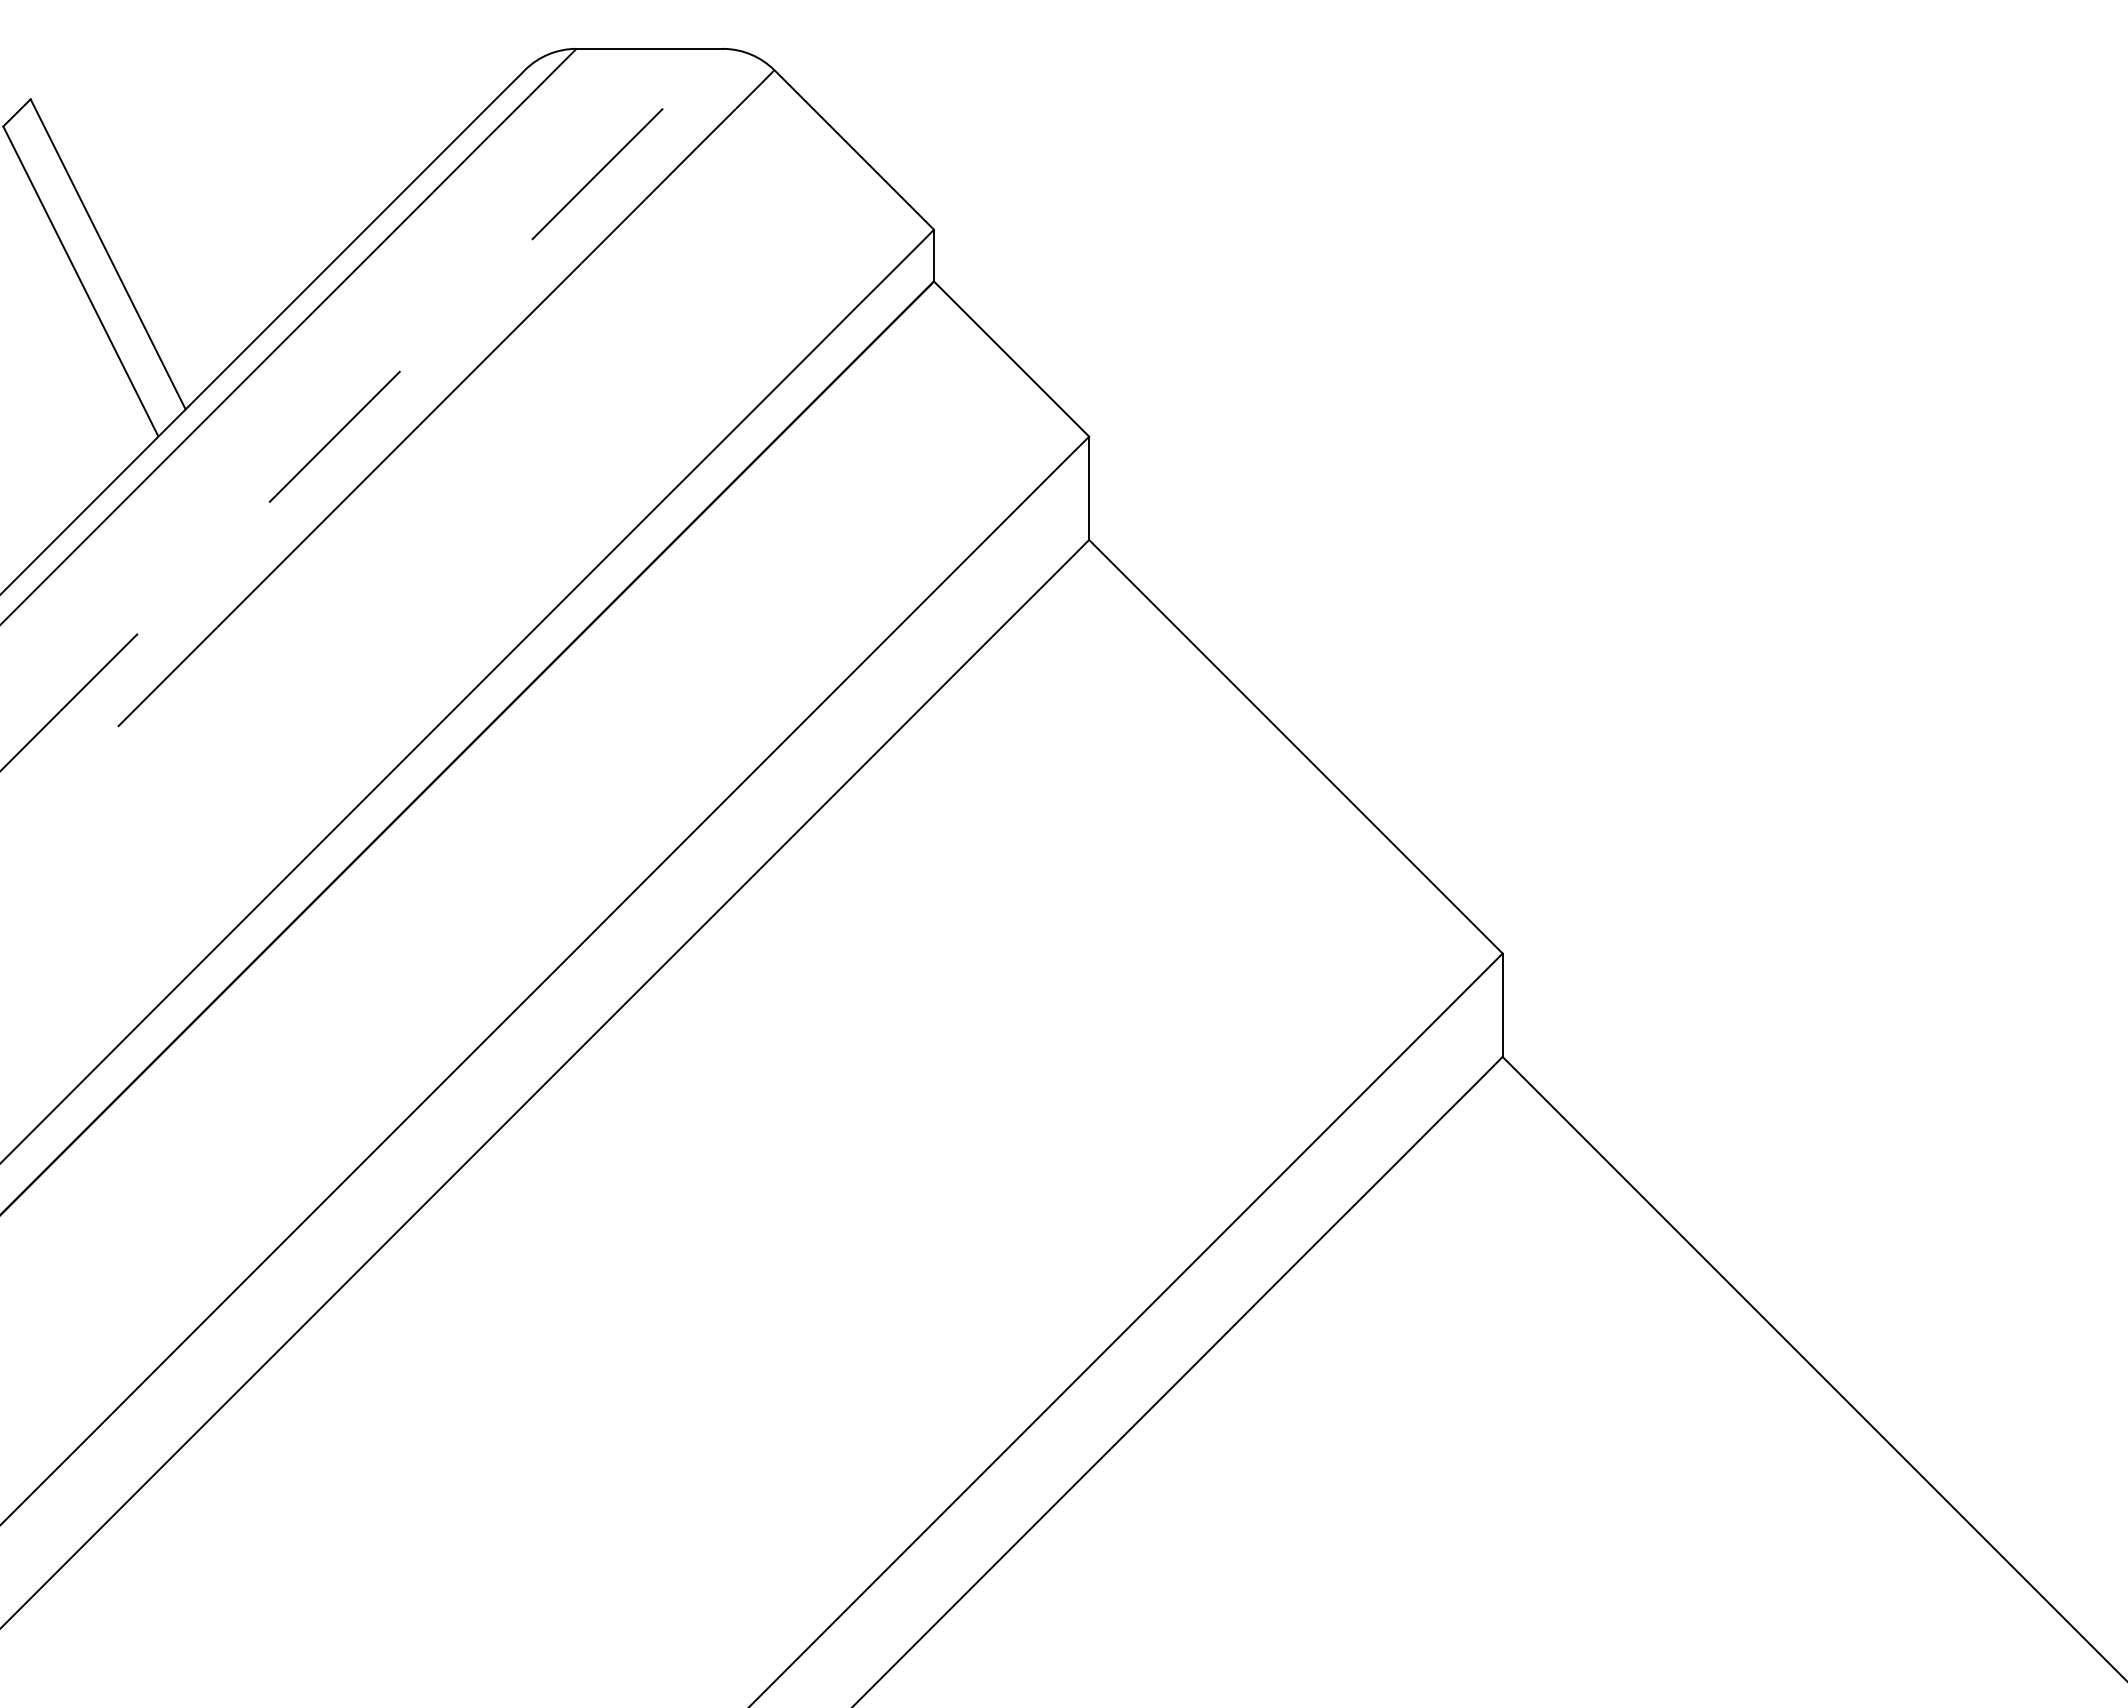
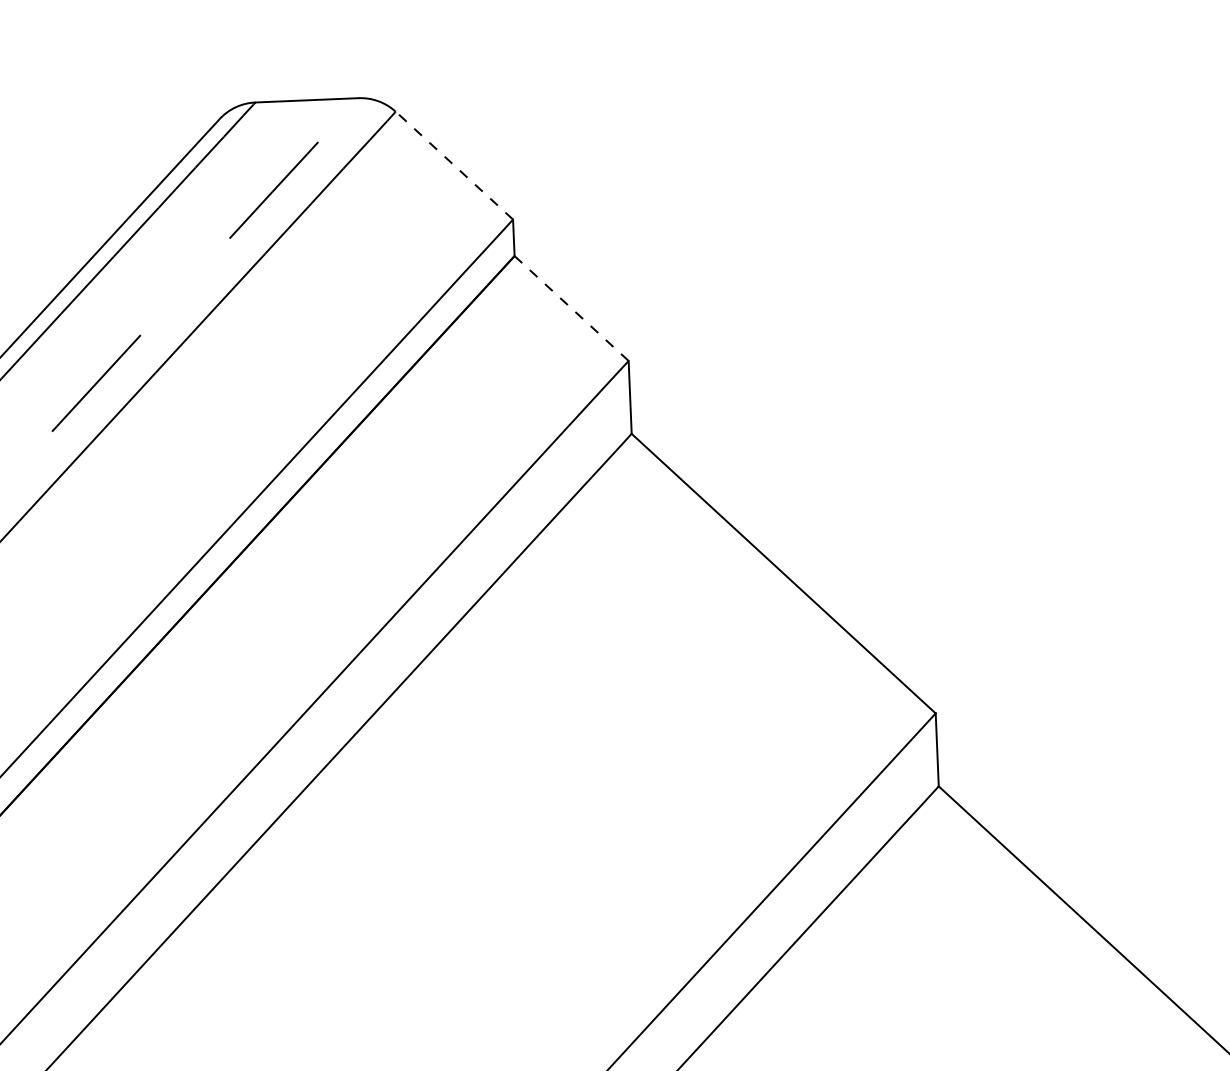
line: (854, 149) -> (454, 165), solid -> dashed
line: (1011, 359) -> (571, 308), solid -> dashed

